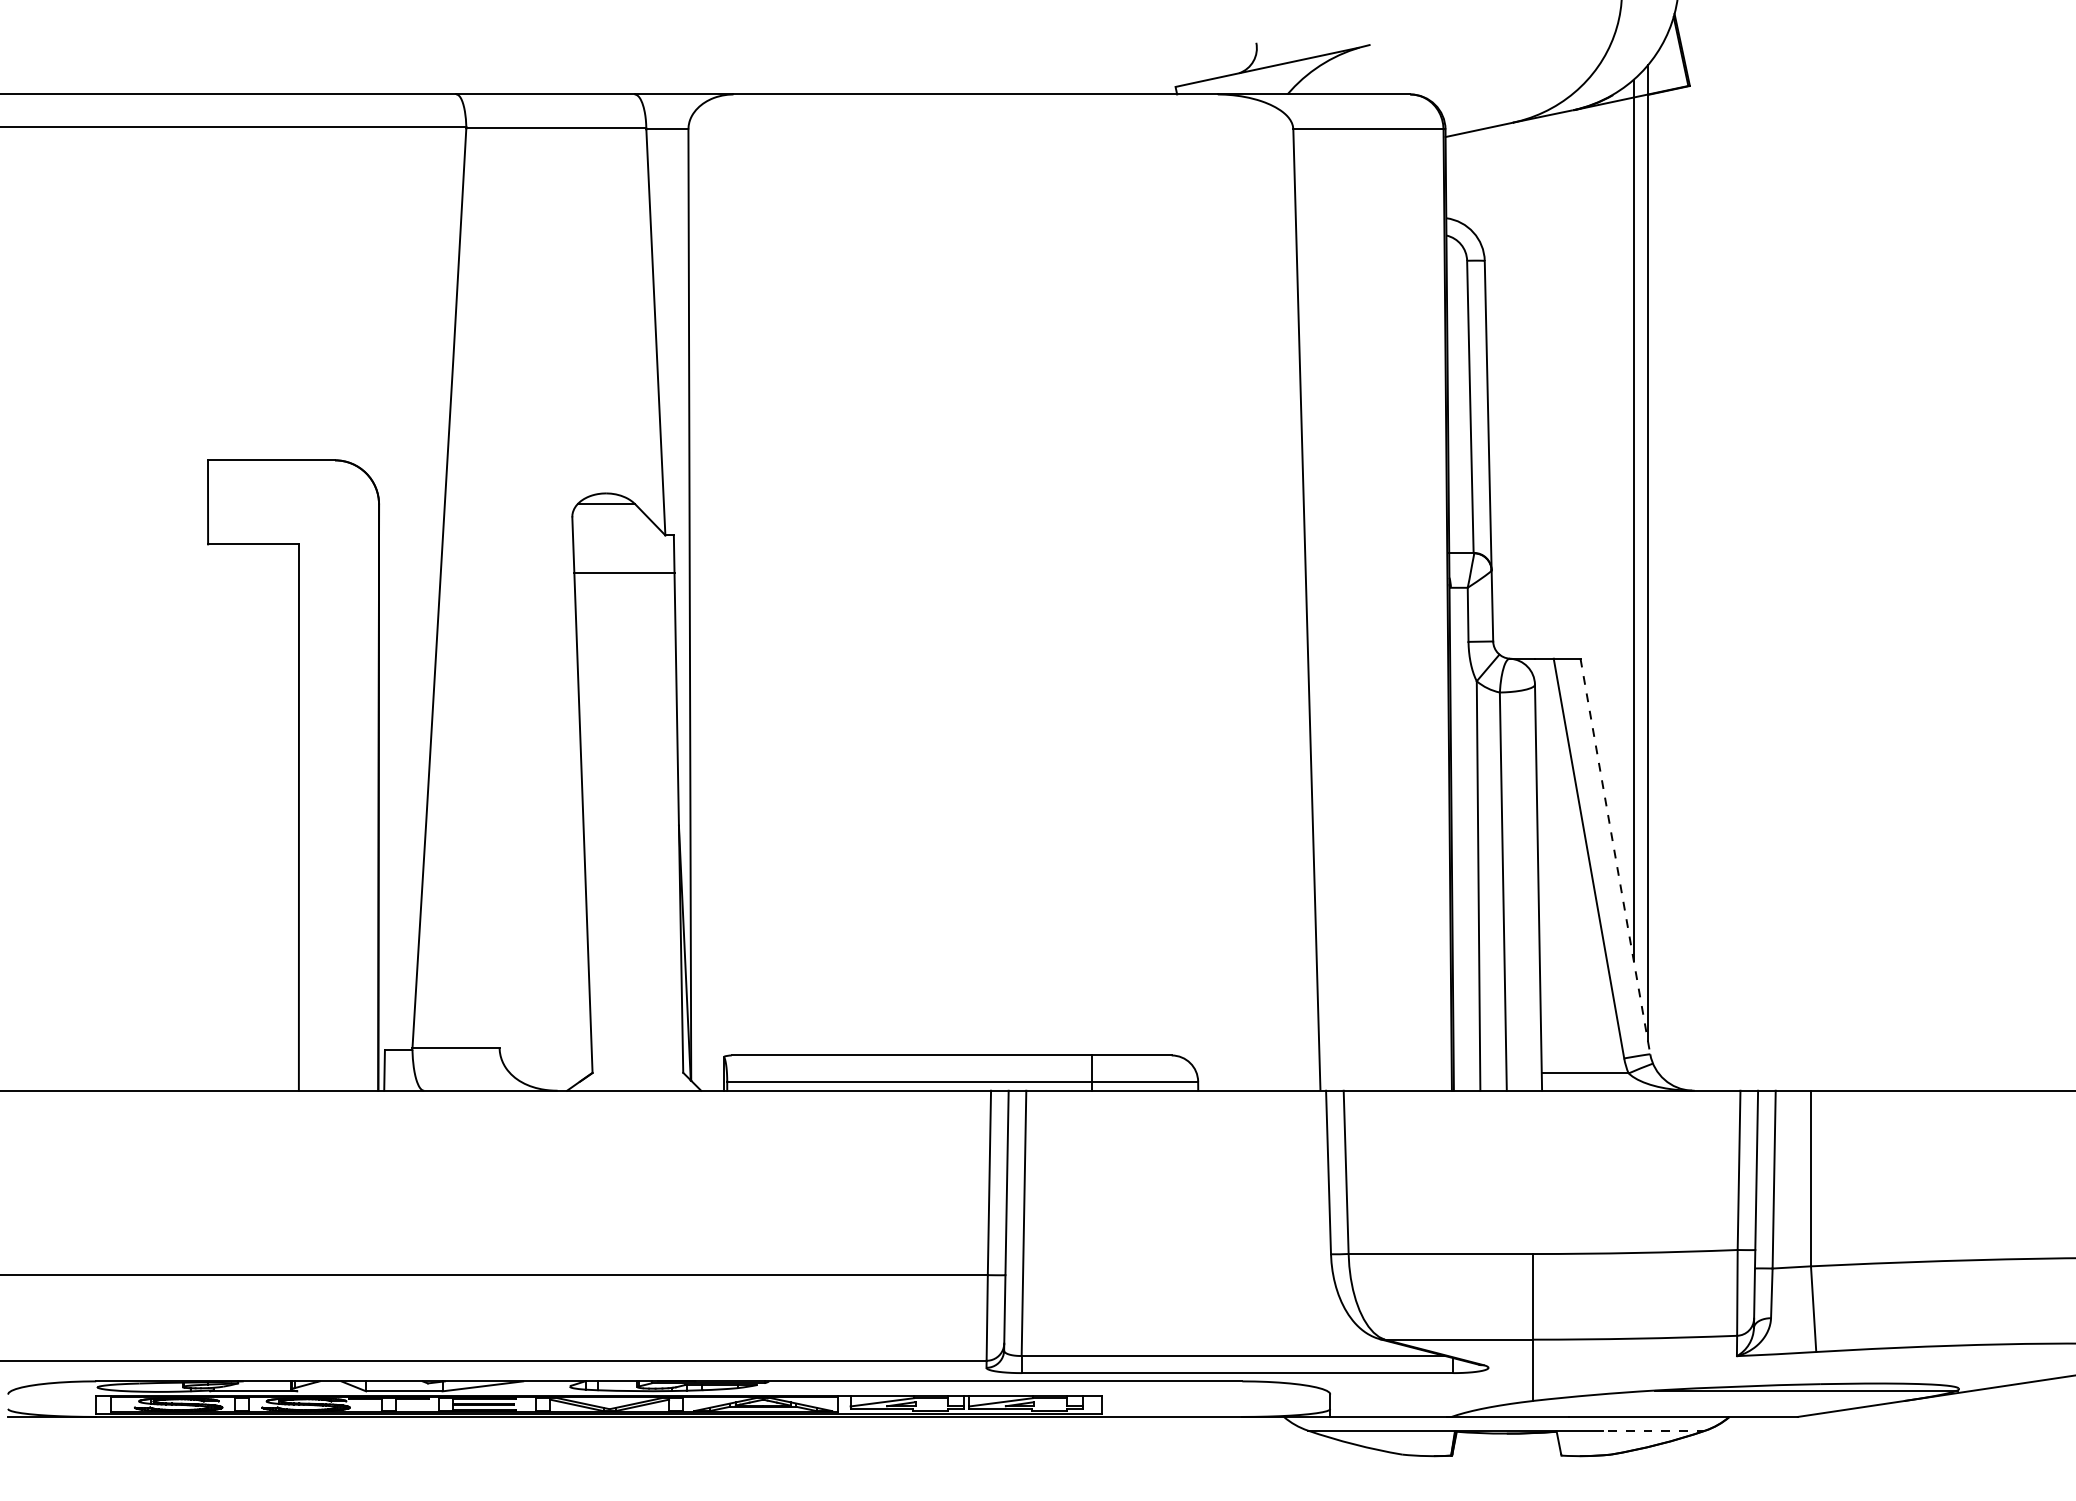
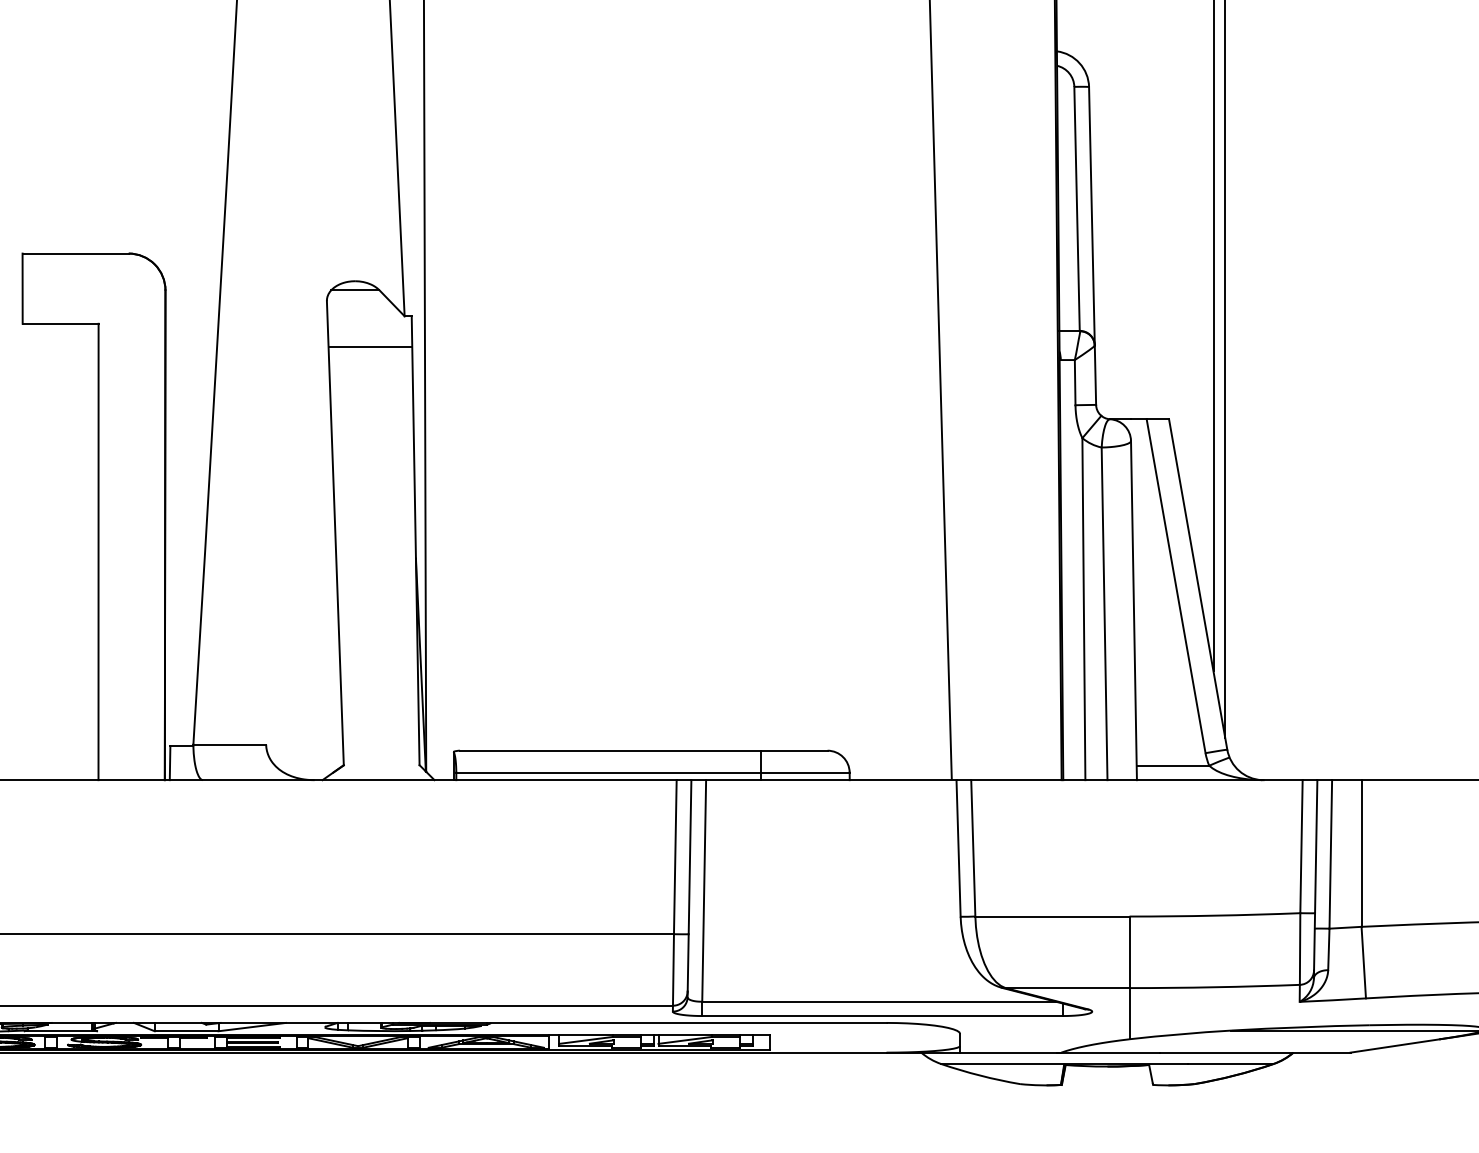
line: (1615, 856) -> (1198, 584), dashed -> solid
line: (1653, 1430) -> (1230, 1063), dashed -> solid

